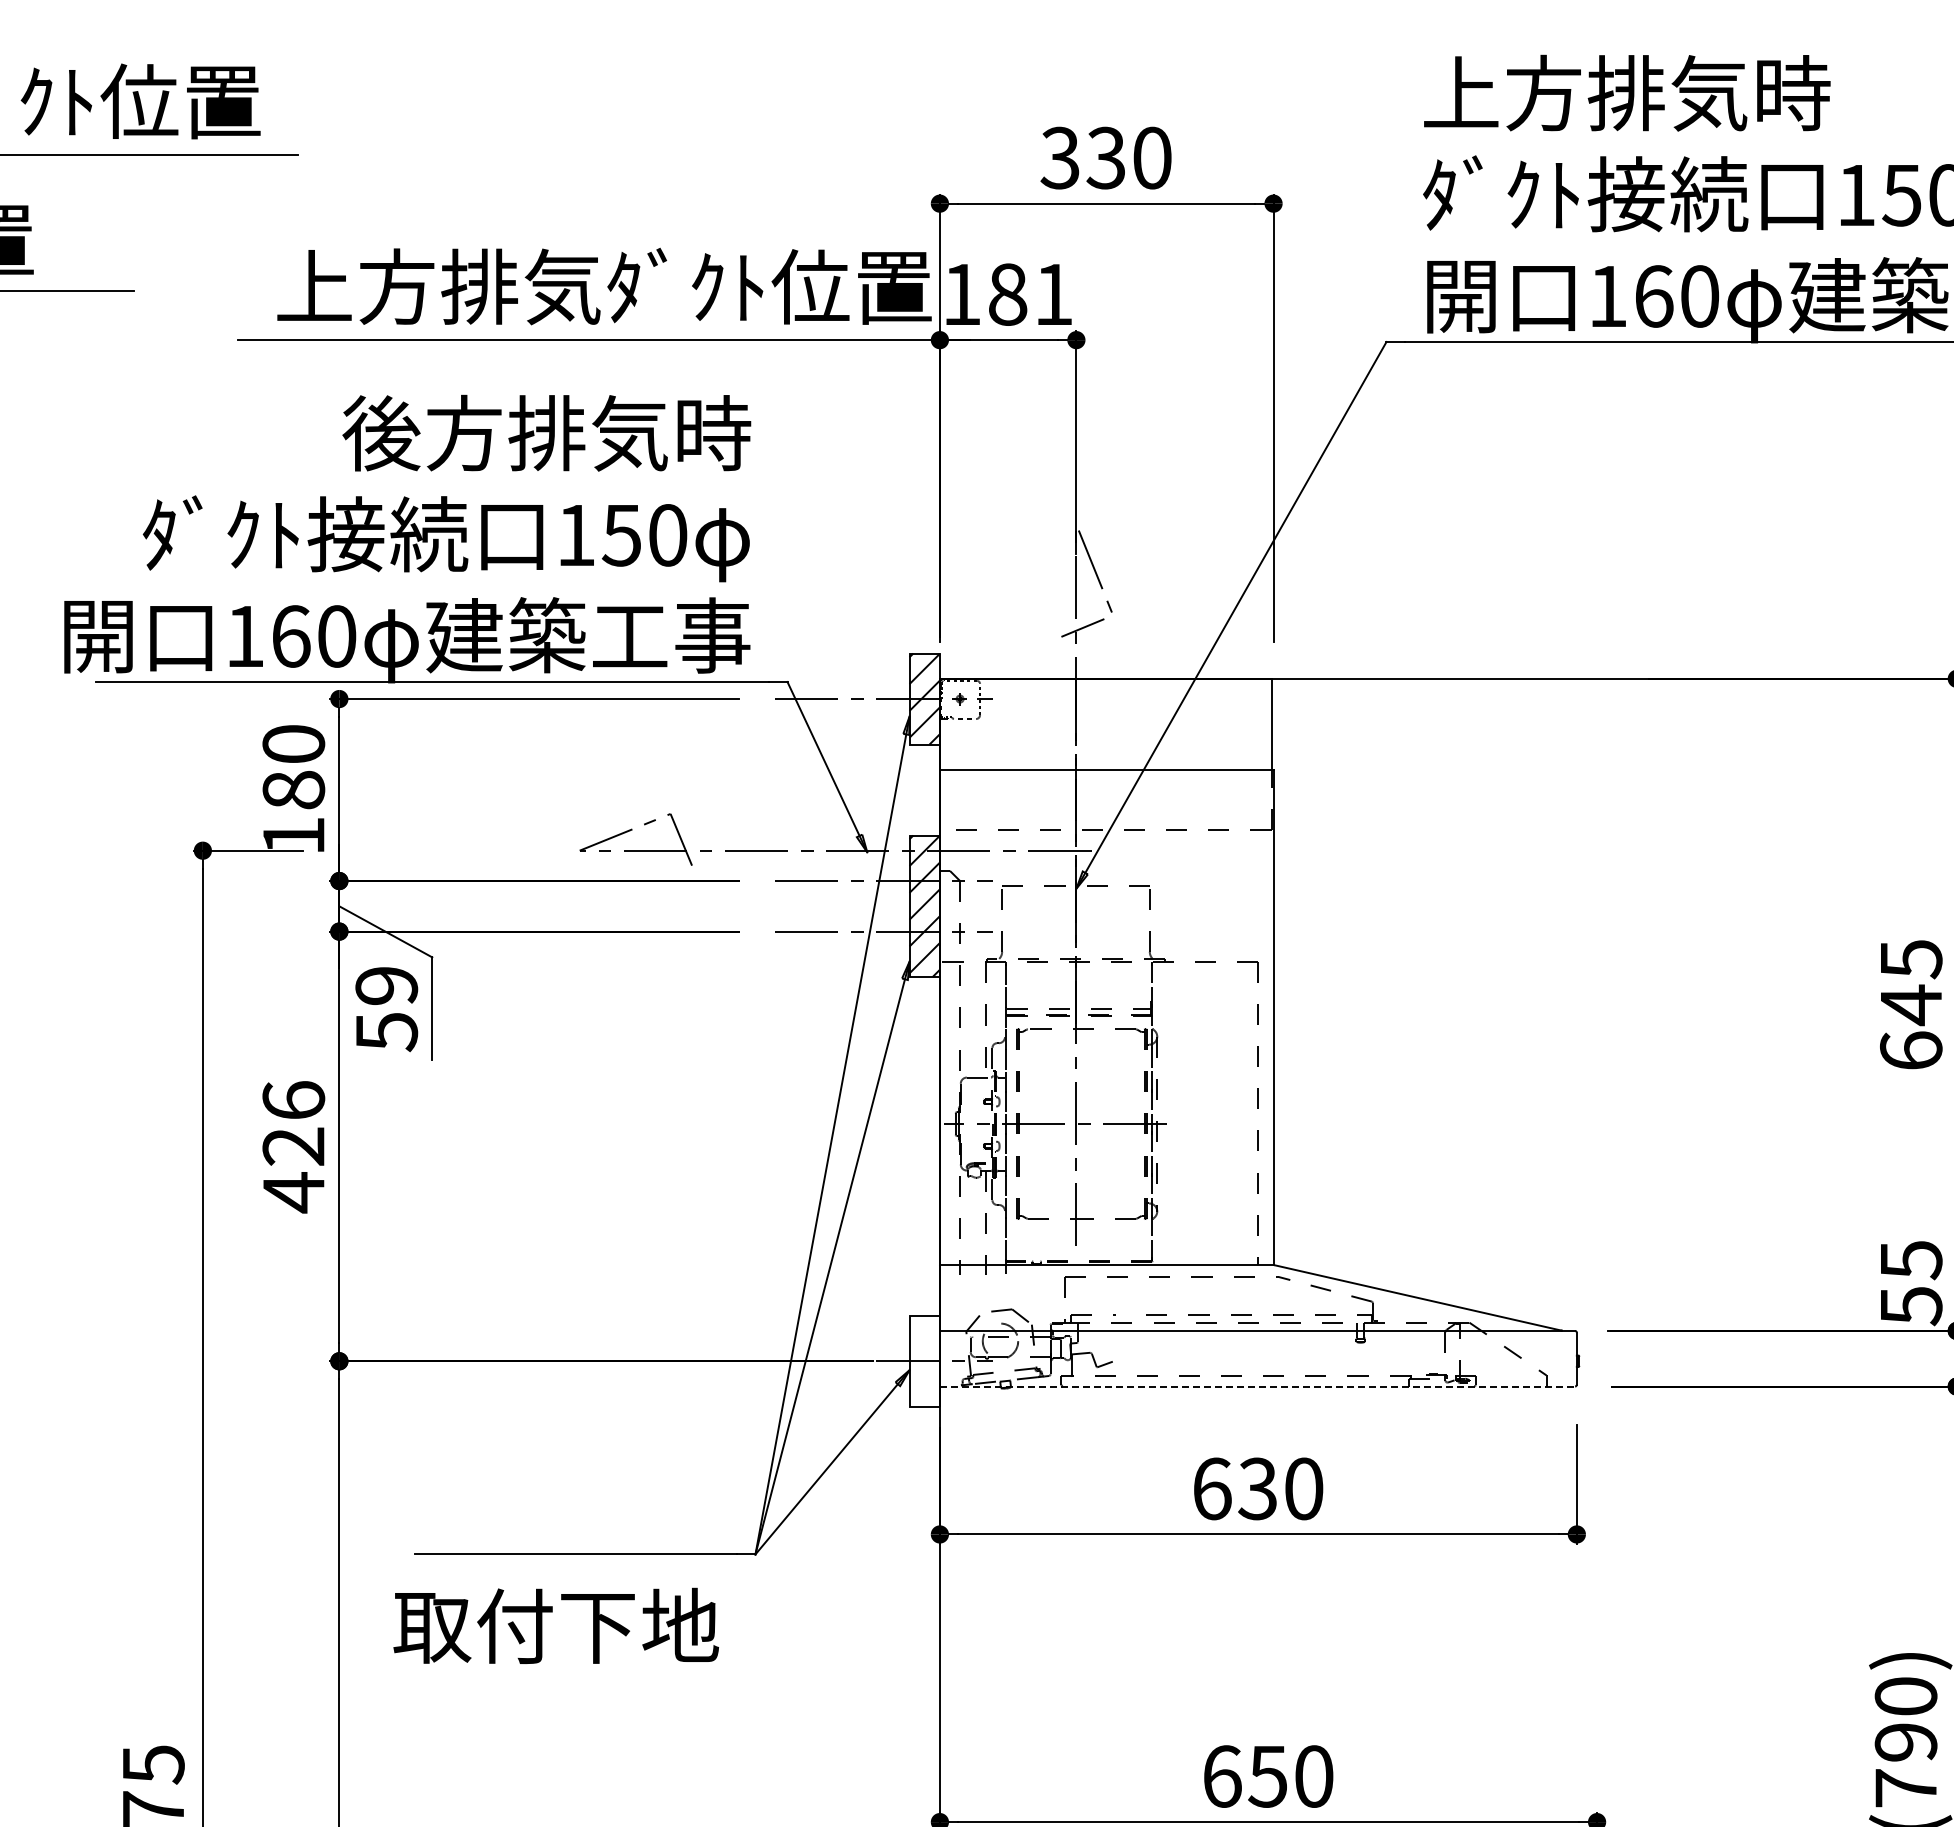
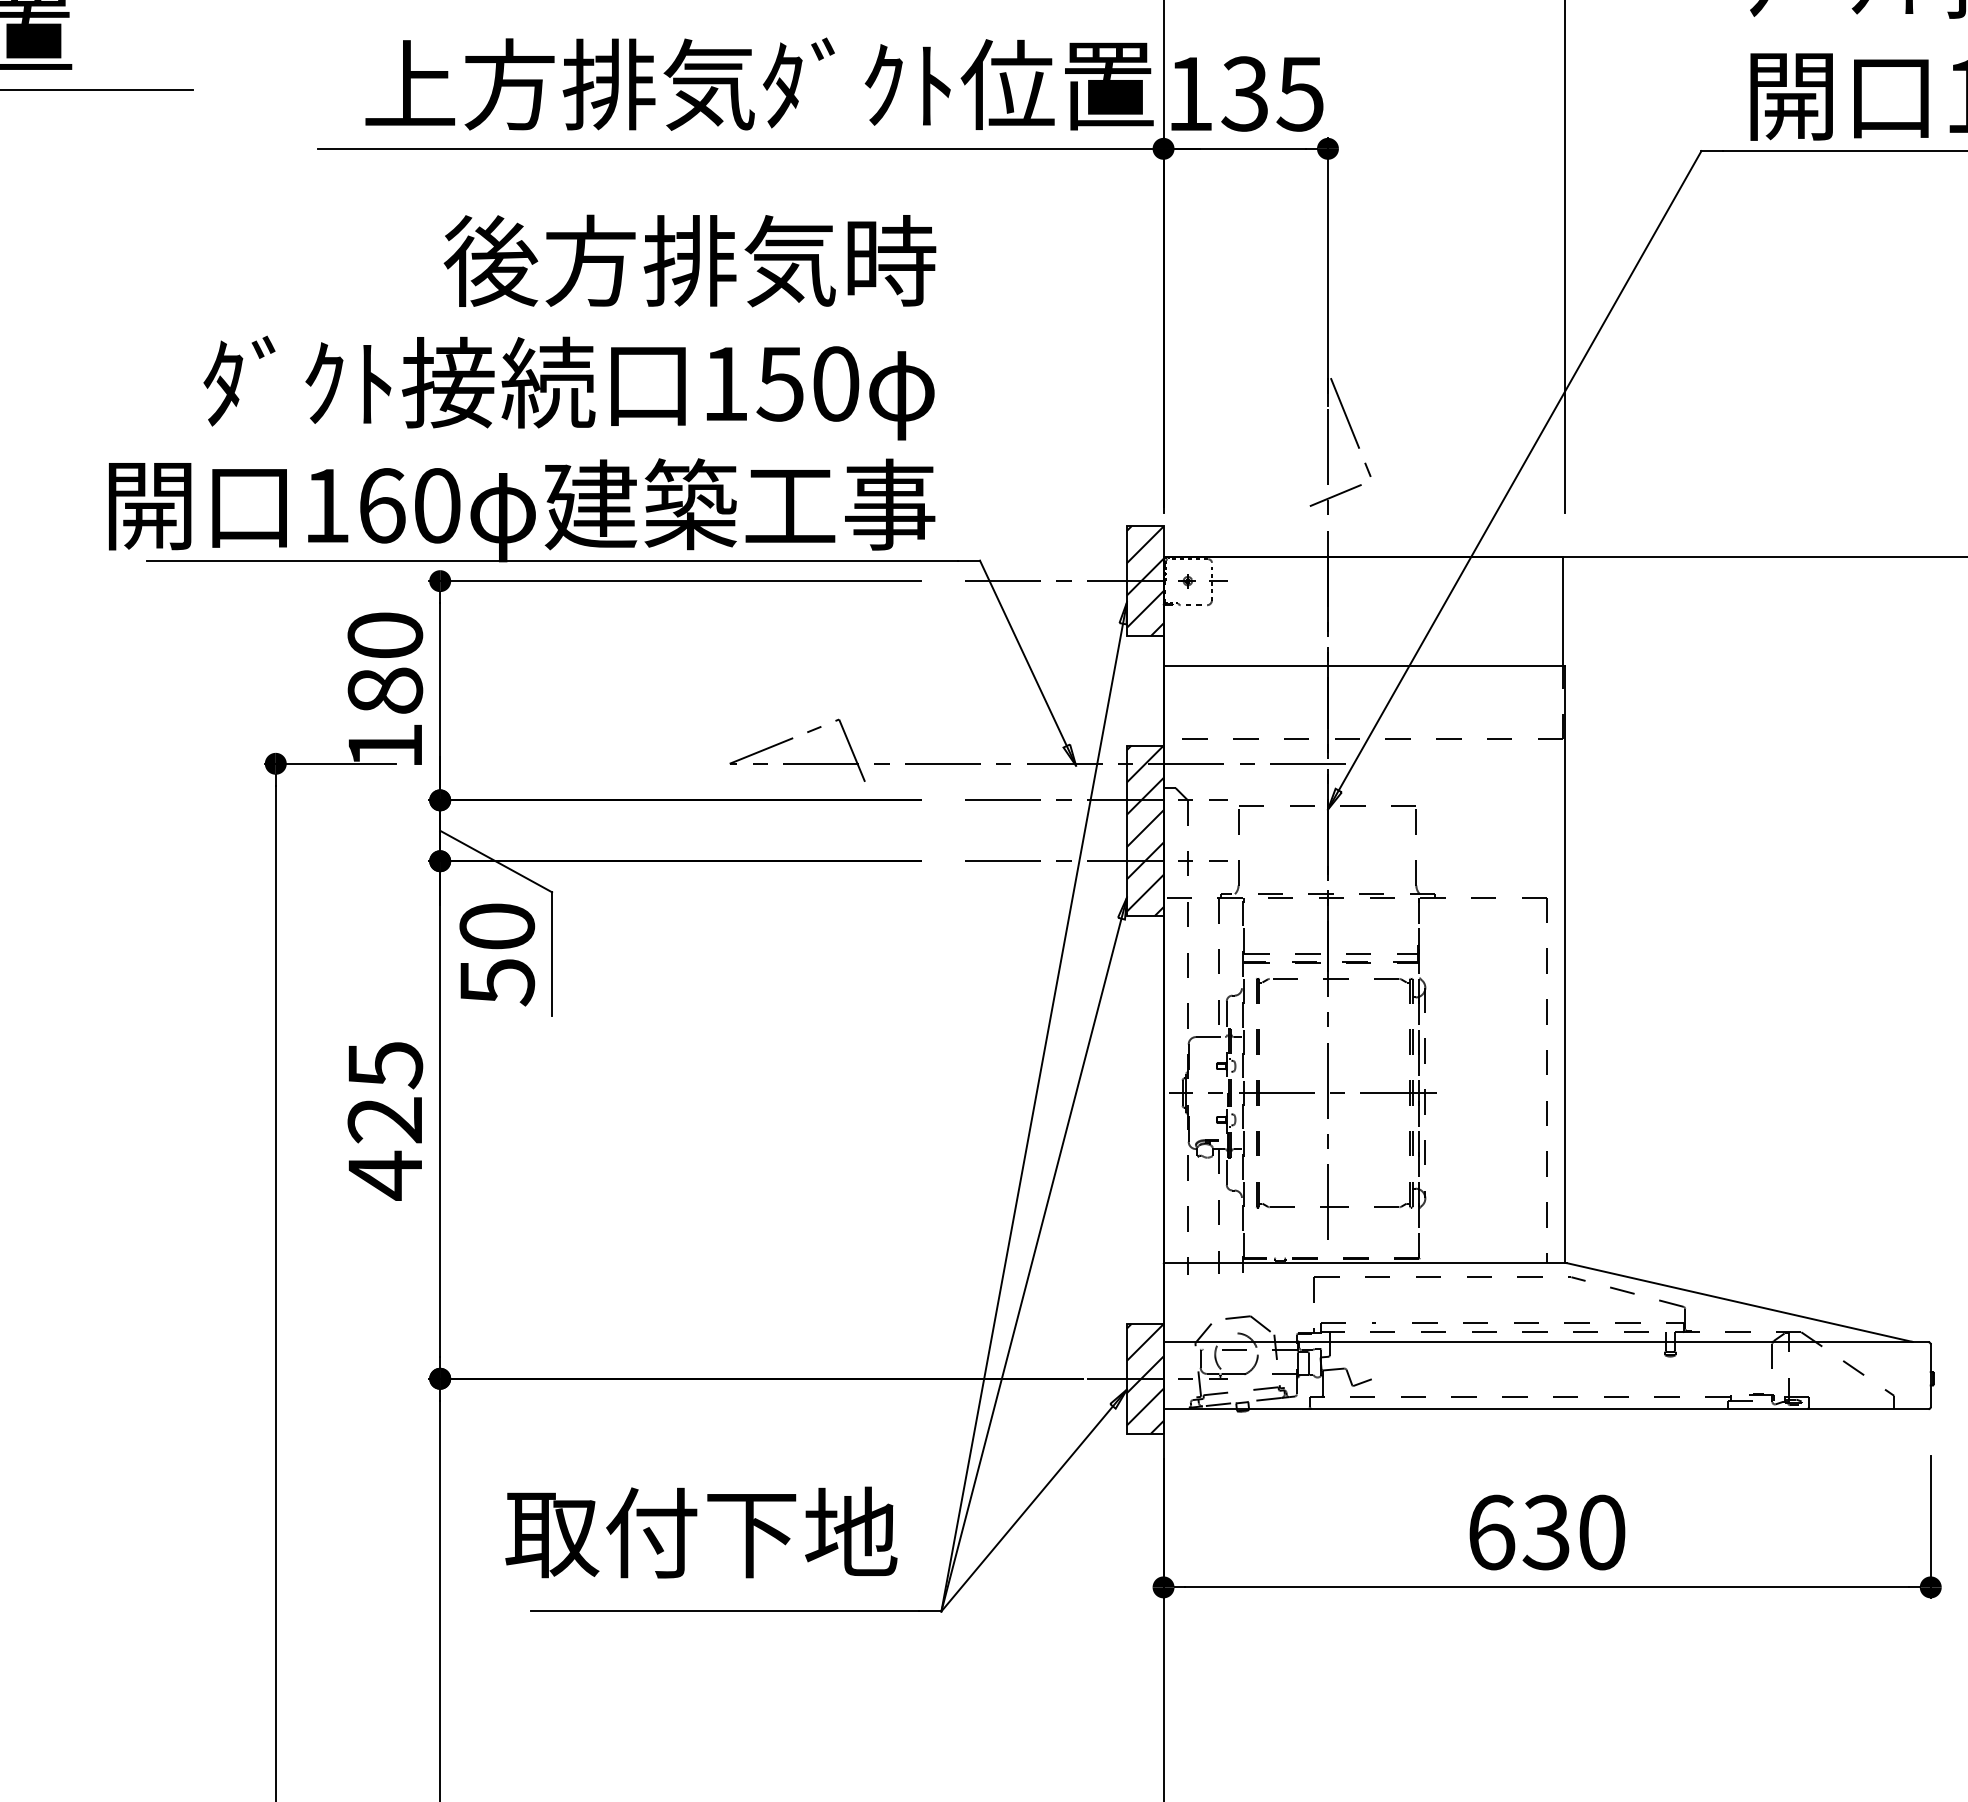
text: (1029, 294) -> (1271, 93), 181 -> 135
text: (386, 985) -> (496, 926), 59 -> 50
text: (293, 1100) -> (384, 1064), 426 -> 425
hatch: (924, 1360) -> (1144, 1377), added
line: (1257, 1386) -> (1546, 1409), dashed -> solid
text: (555, 1625) -> (700, 1532), moved

